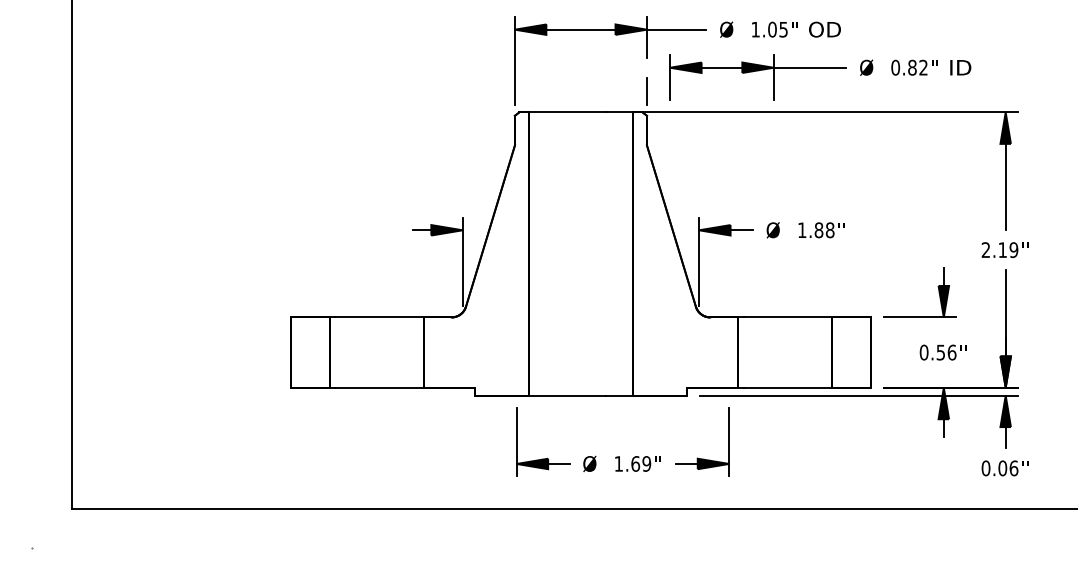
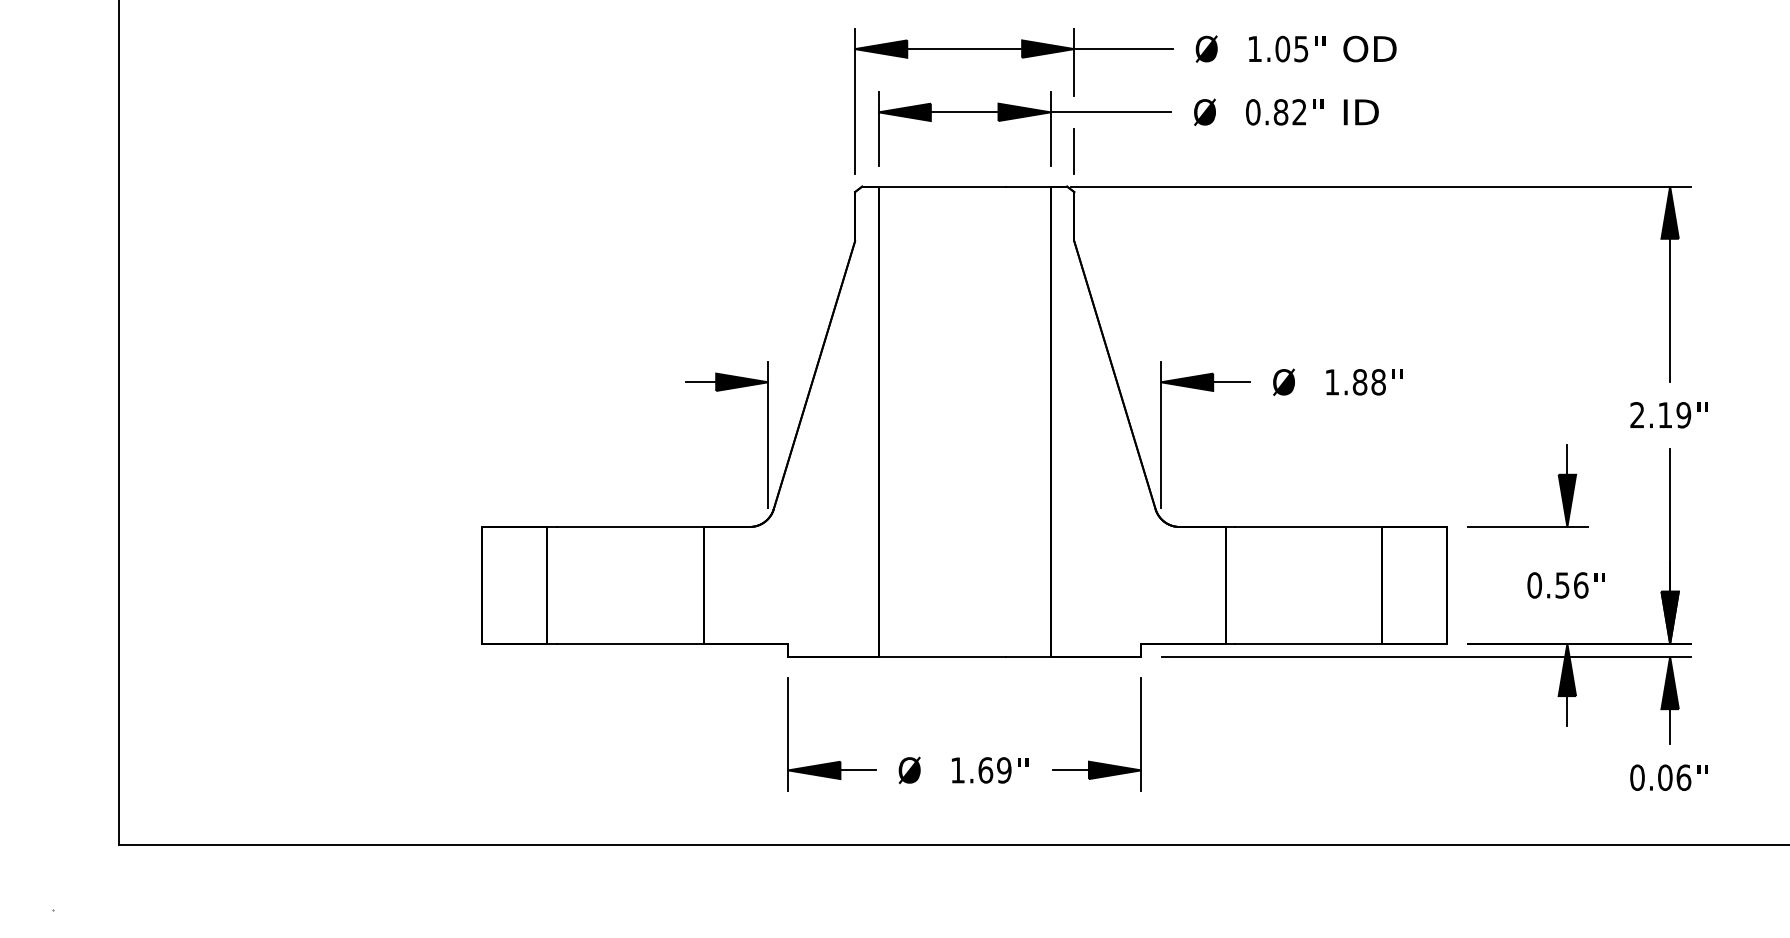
part: (820, 68) -> (1128, 113), moved
part: (619, 456) -> (958, 757), moved

